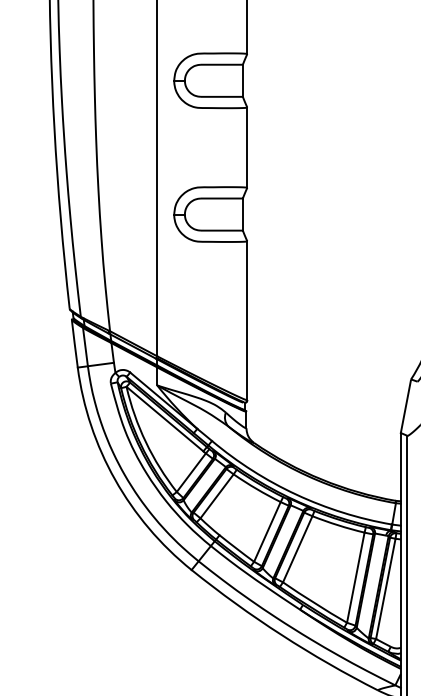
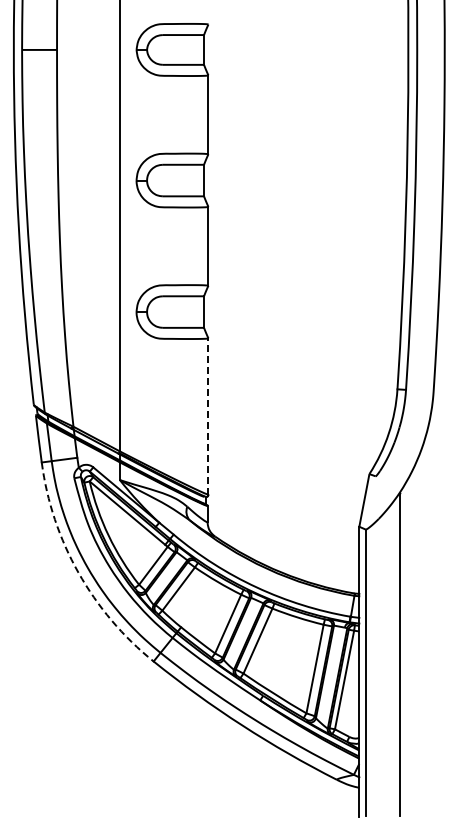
line: (247, 319) -> (208, 415), solid -> dashed
arc: (115, 479) -> (78, 572), solid -> dashed

